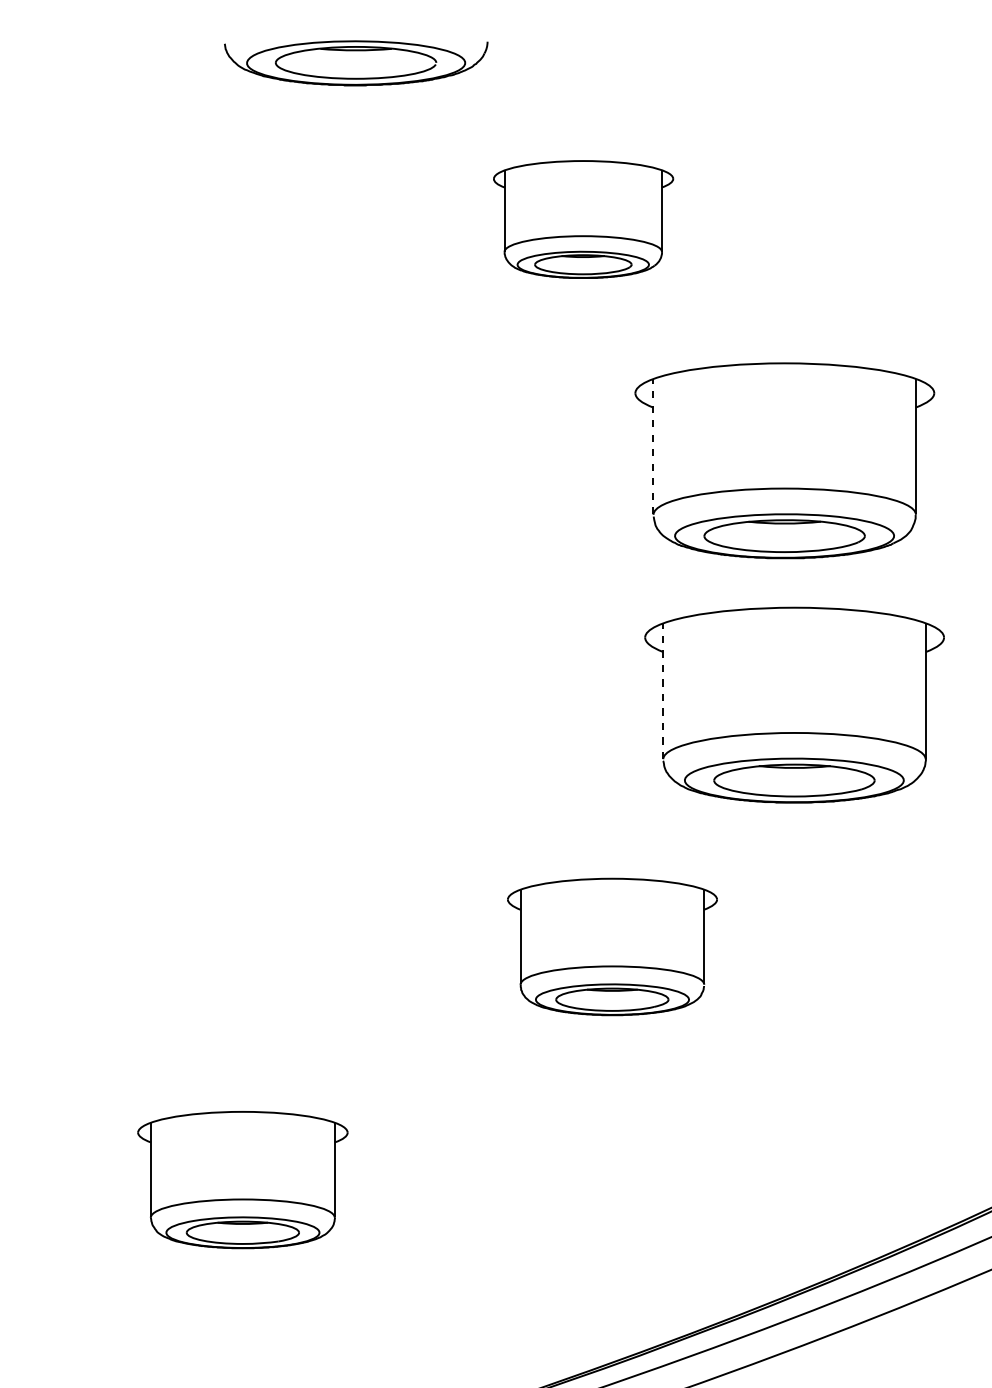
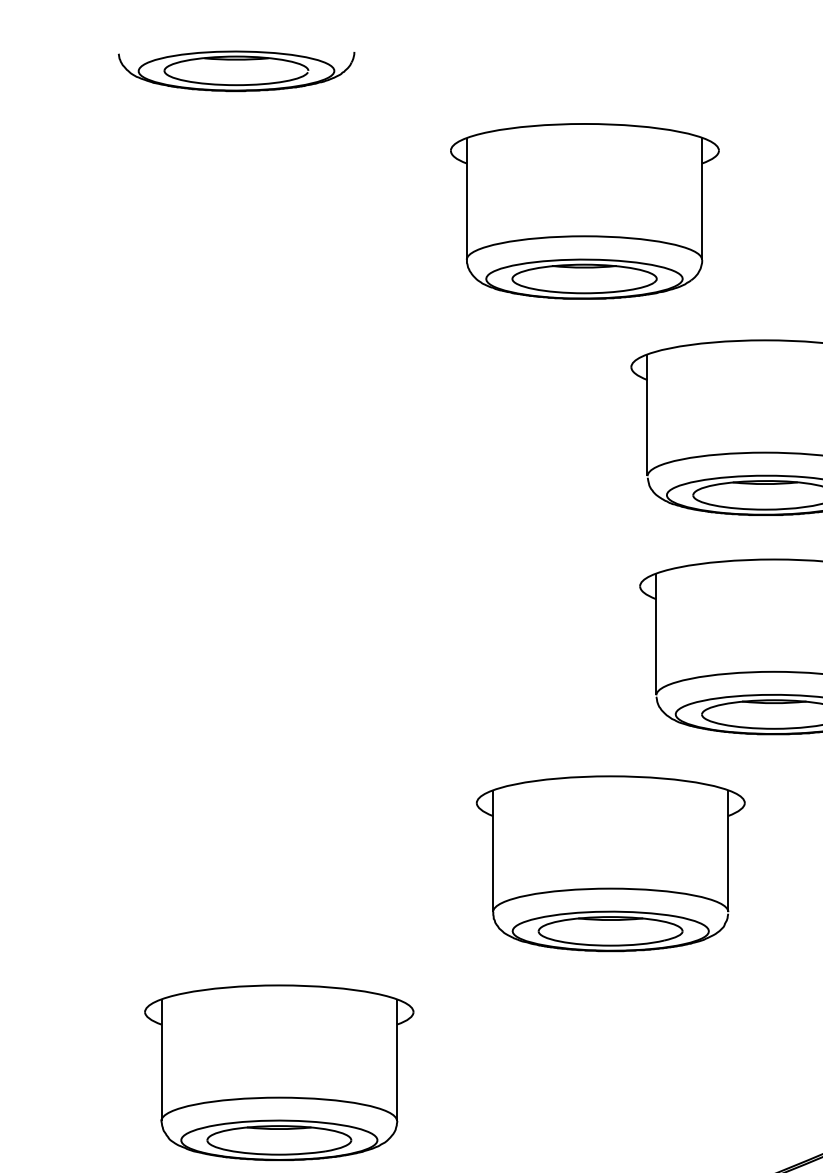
part: (356, 63) -> (236, 71), moved
part: (583, 219) -> (584, 211), size x1.67
line: (653, 446) -> (647, 414), dashed -> solid
line: (663, 691) -> (656, 634), dashed -> solid
part: (612, 946) -> (610, 863), size x1.43
part: (242, 1179) -> (278, 1072), size x1.43

